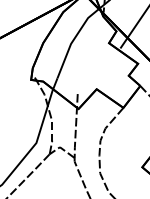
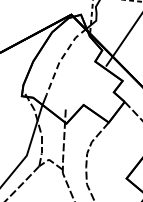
line: (74, 39) -> (62, 58), solid -> dashed

